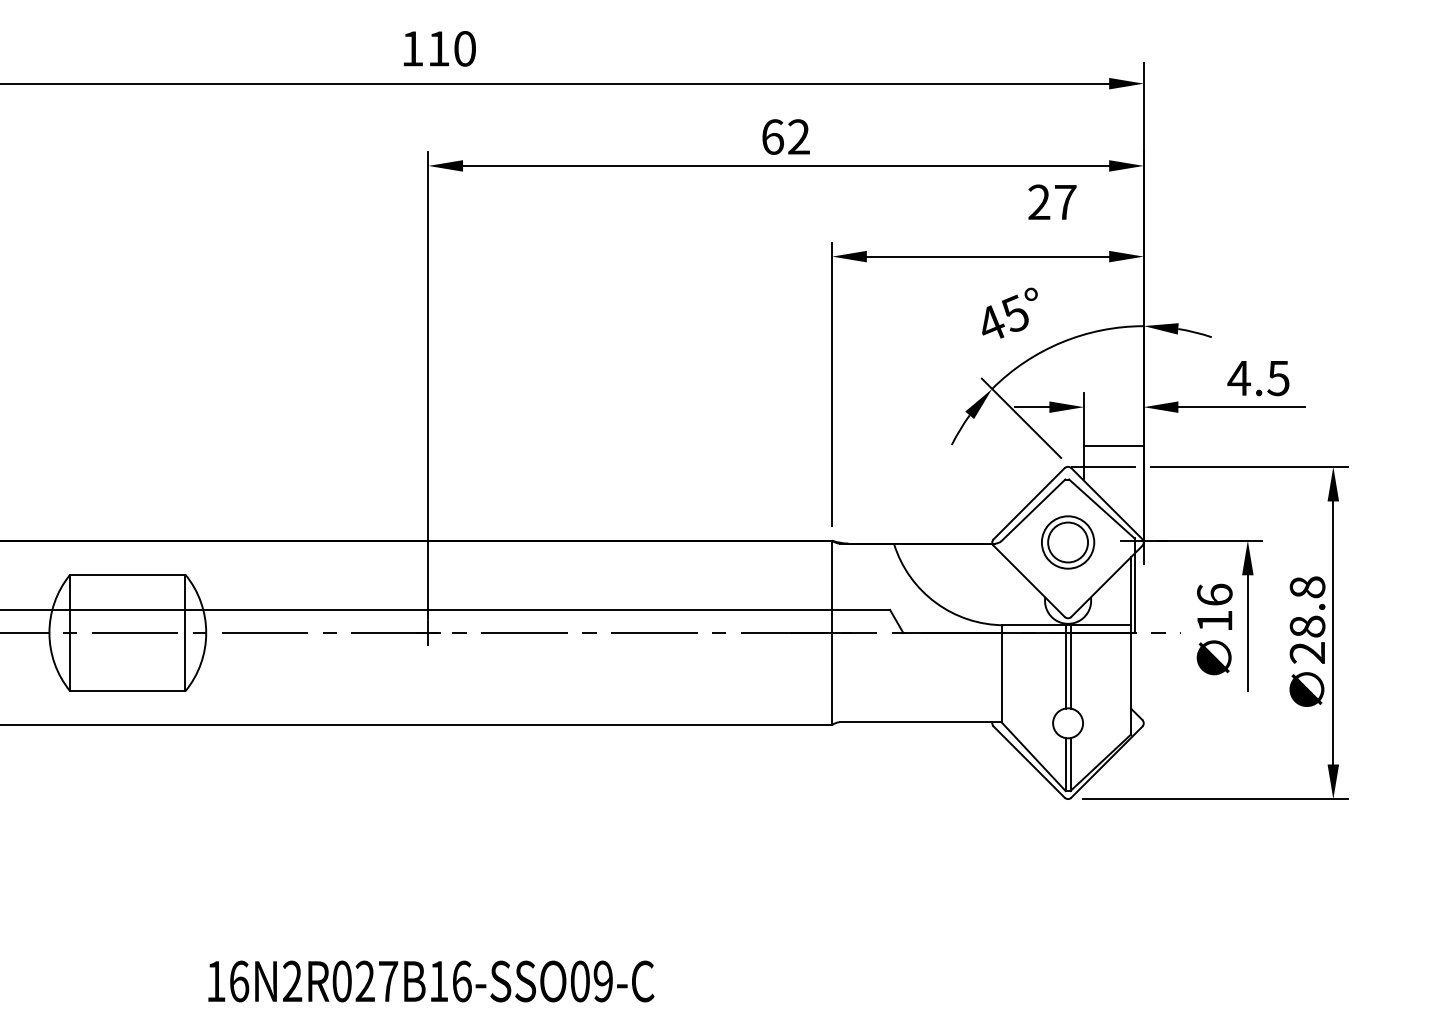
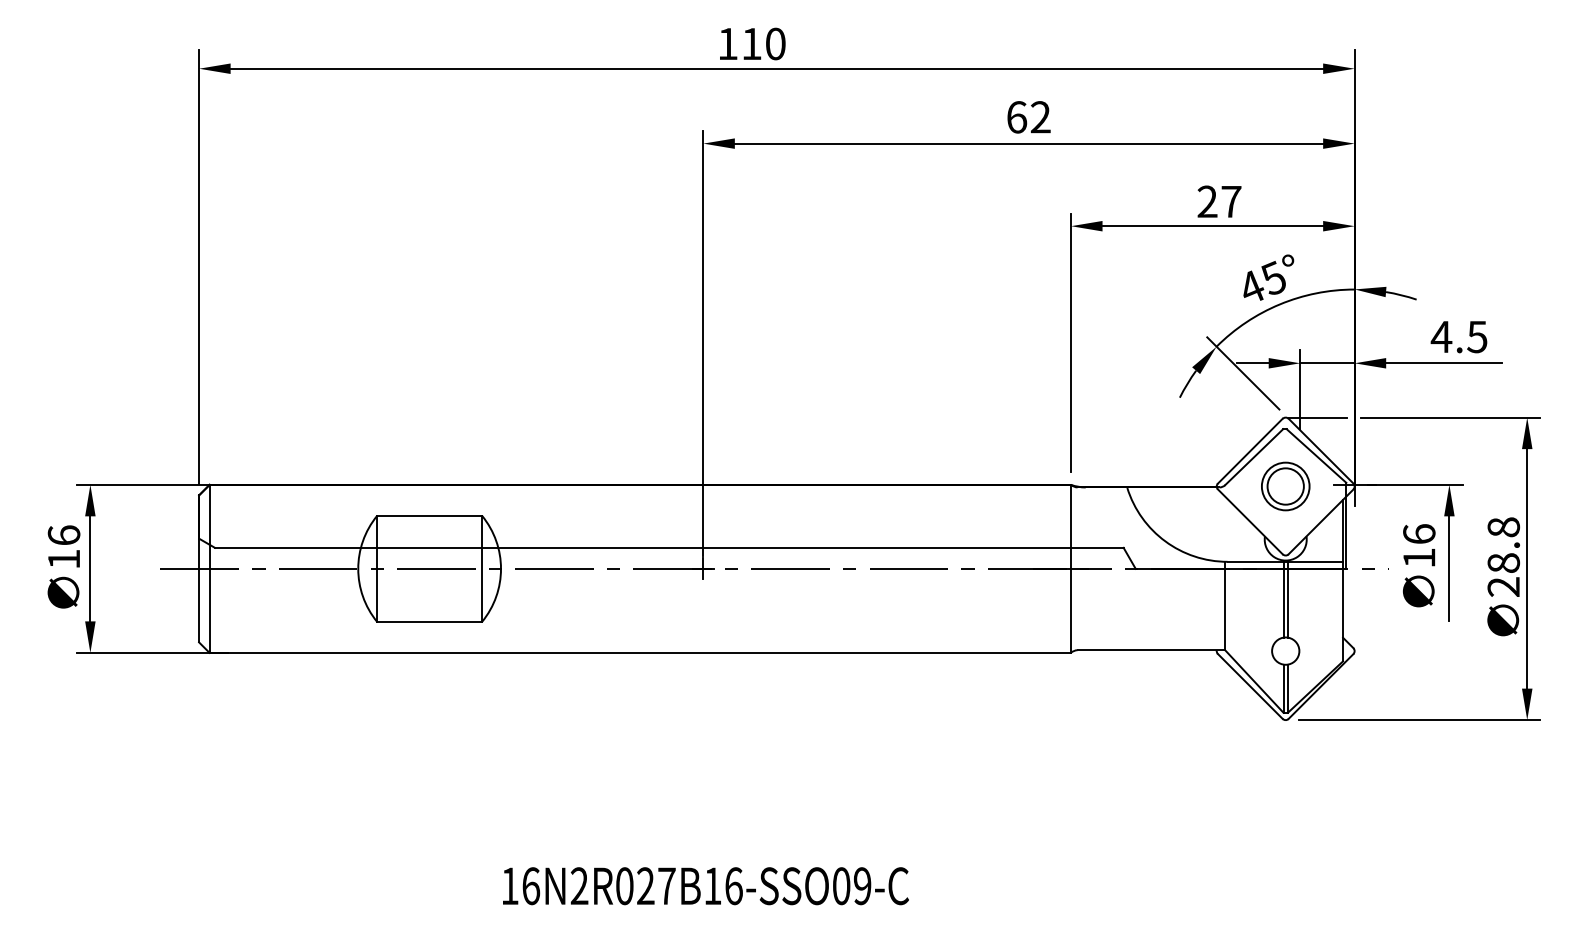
text: (439, 48) -> (752, 43), moved
text: (1052, 202) -> (1219, 201), moved
text: (1009, 312) -> (1268, 277), moved
line: (1113, 445) -> (1327, 363), moved

